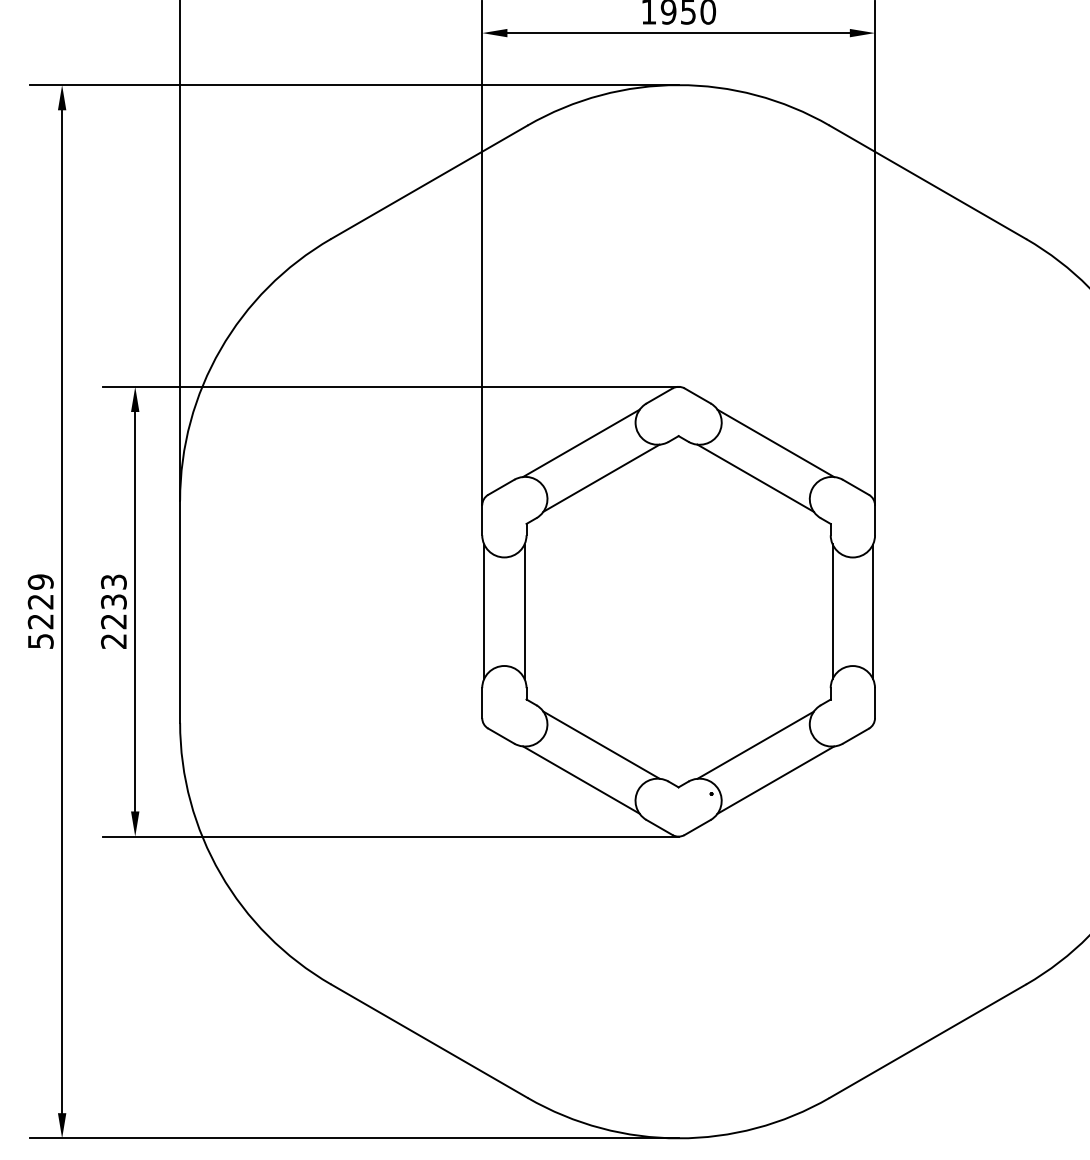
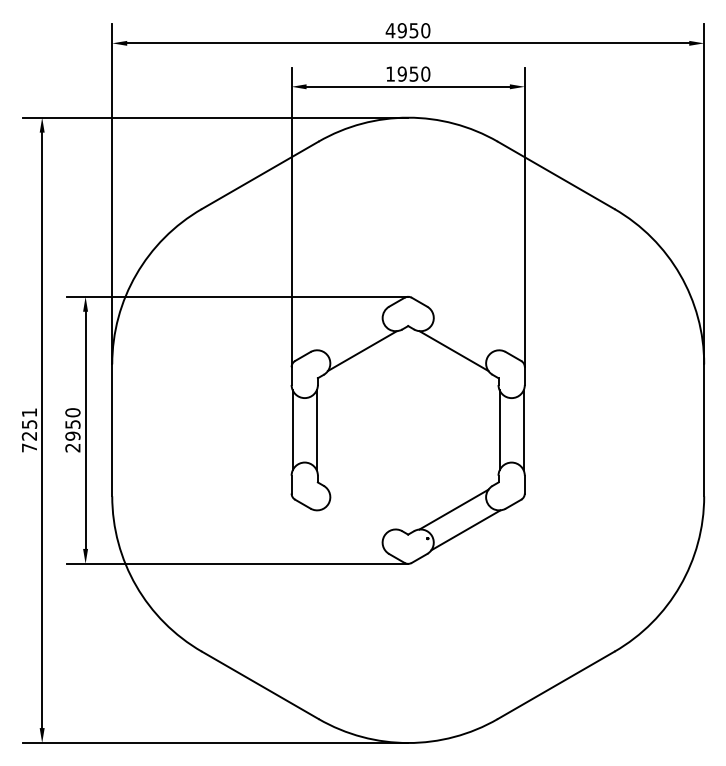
line: (581, 443) -> (350, 330), removed
line: (775, 443) -> (465, 330), removed
text: (113, 601) -> (72, 424), 2233 -> 2950
text: (40, 611) -> (29, 430), 5229 -> 7251
line: (601, 745) -> (362, 509), removed
line: (581, 780) -> (350, 530), removed

